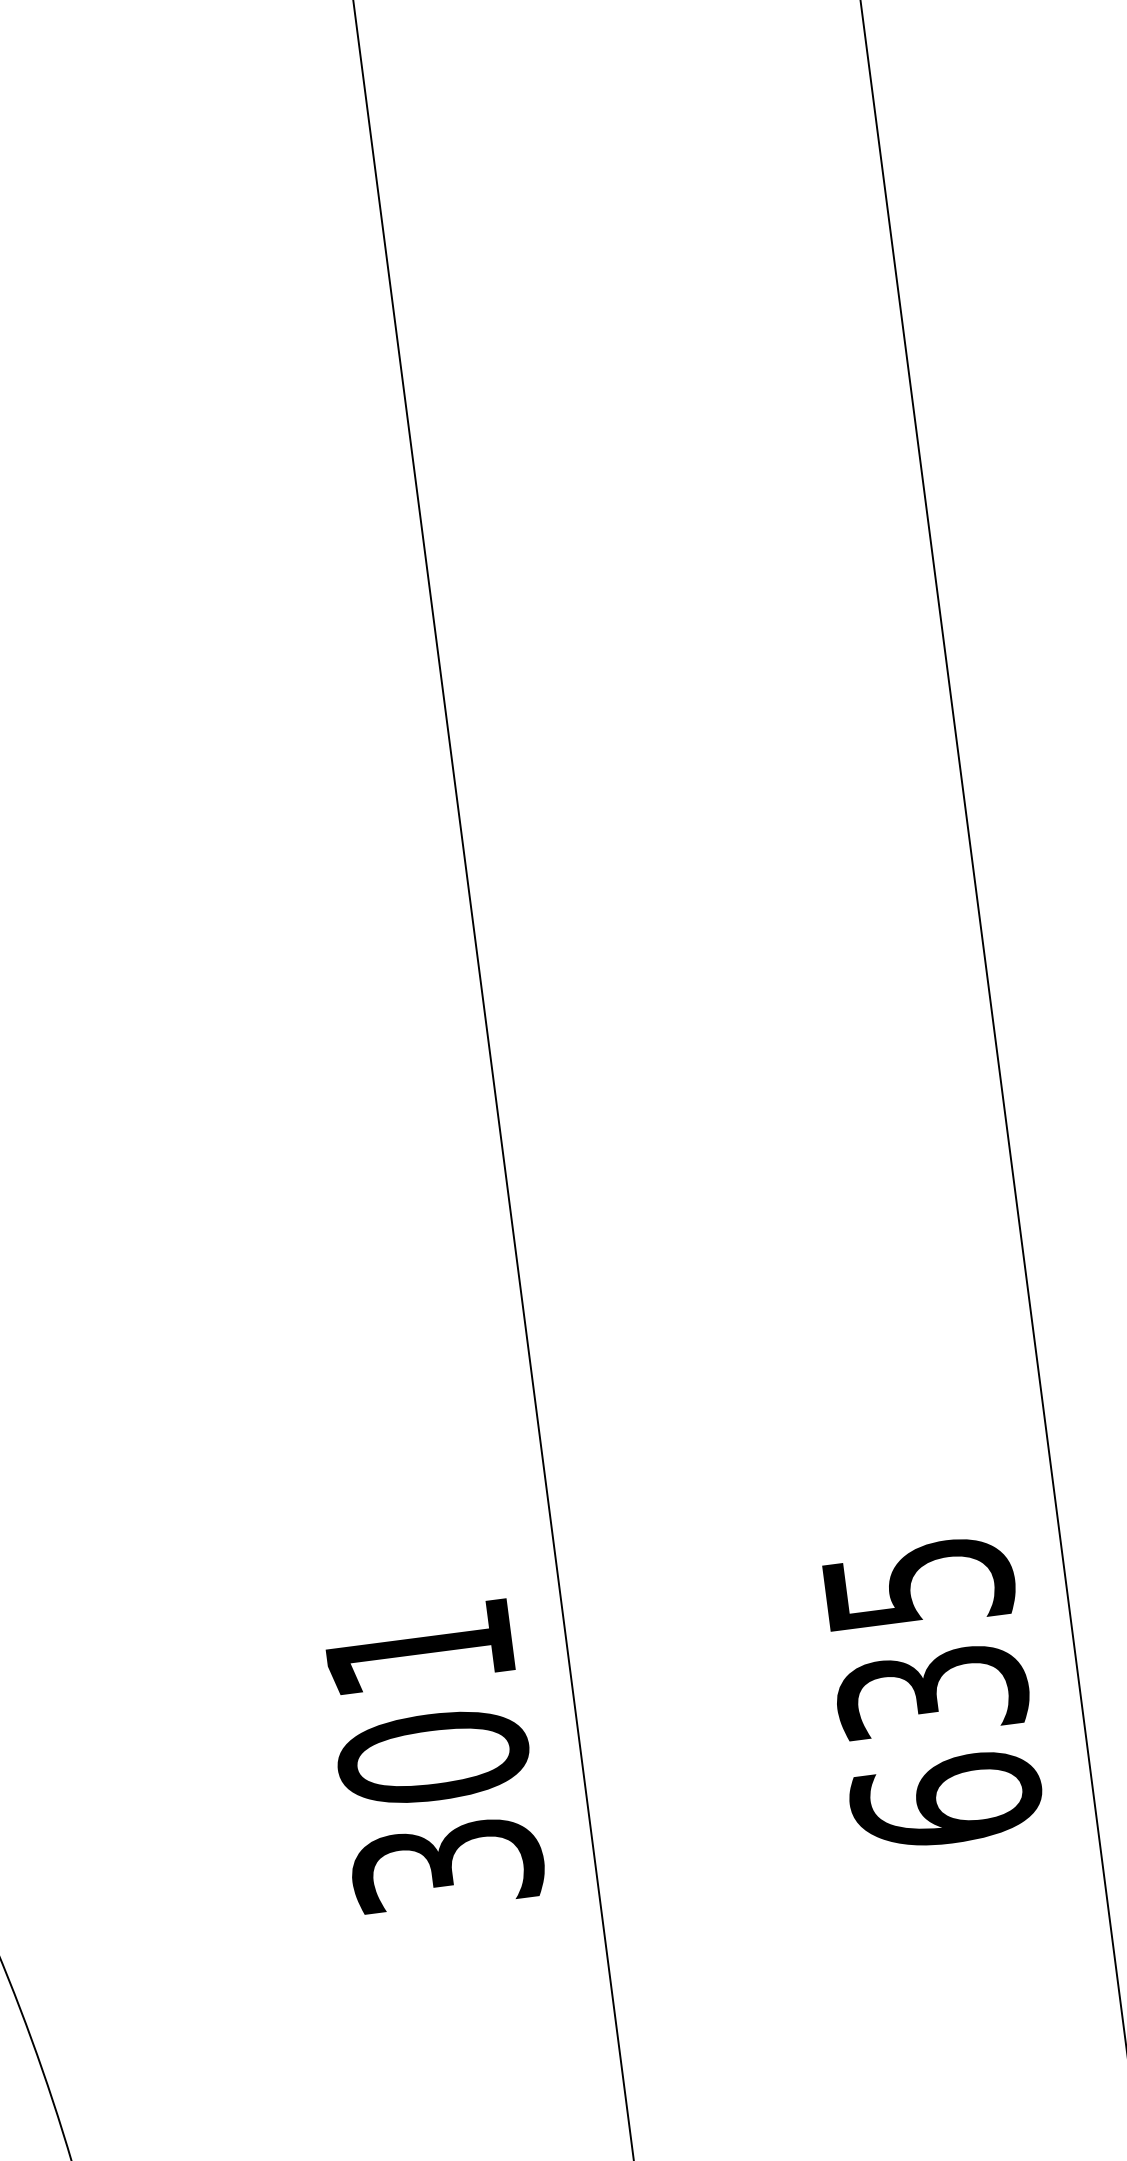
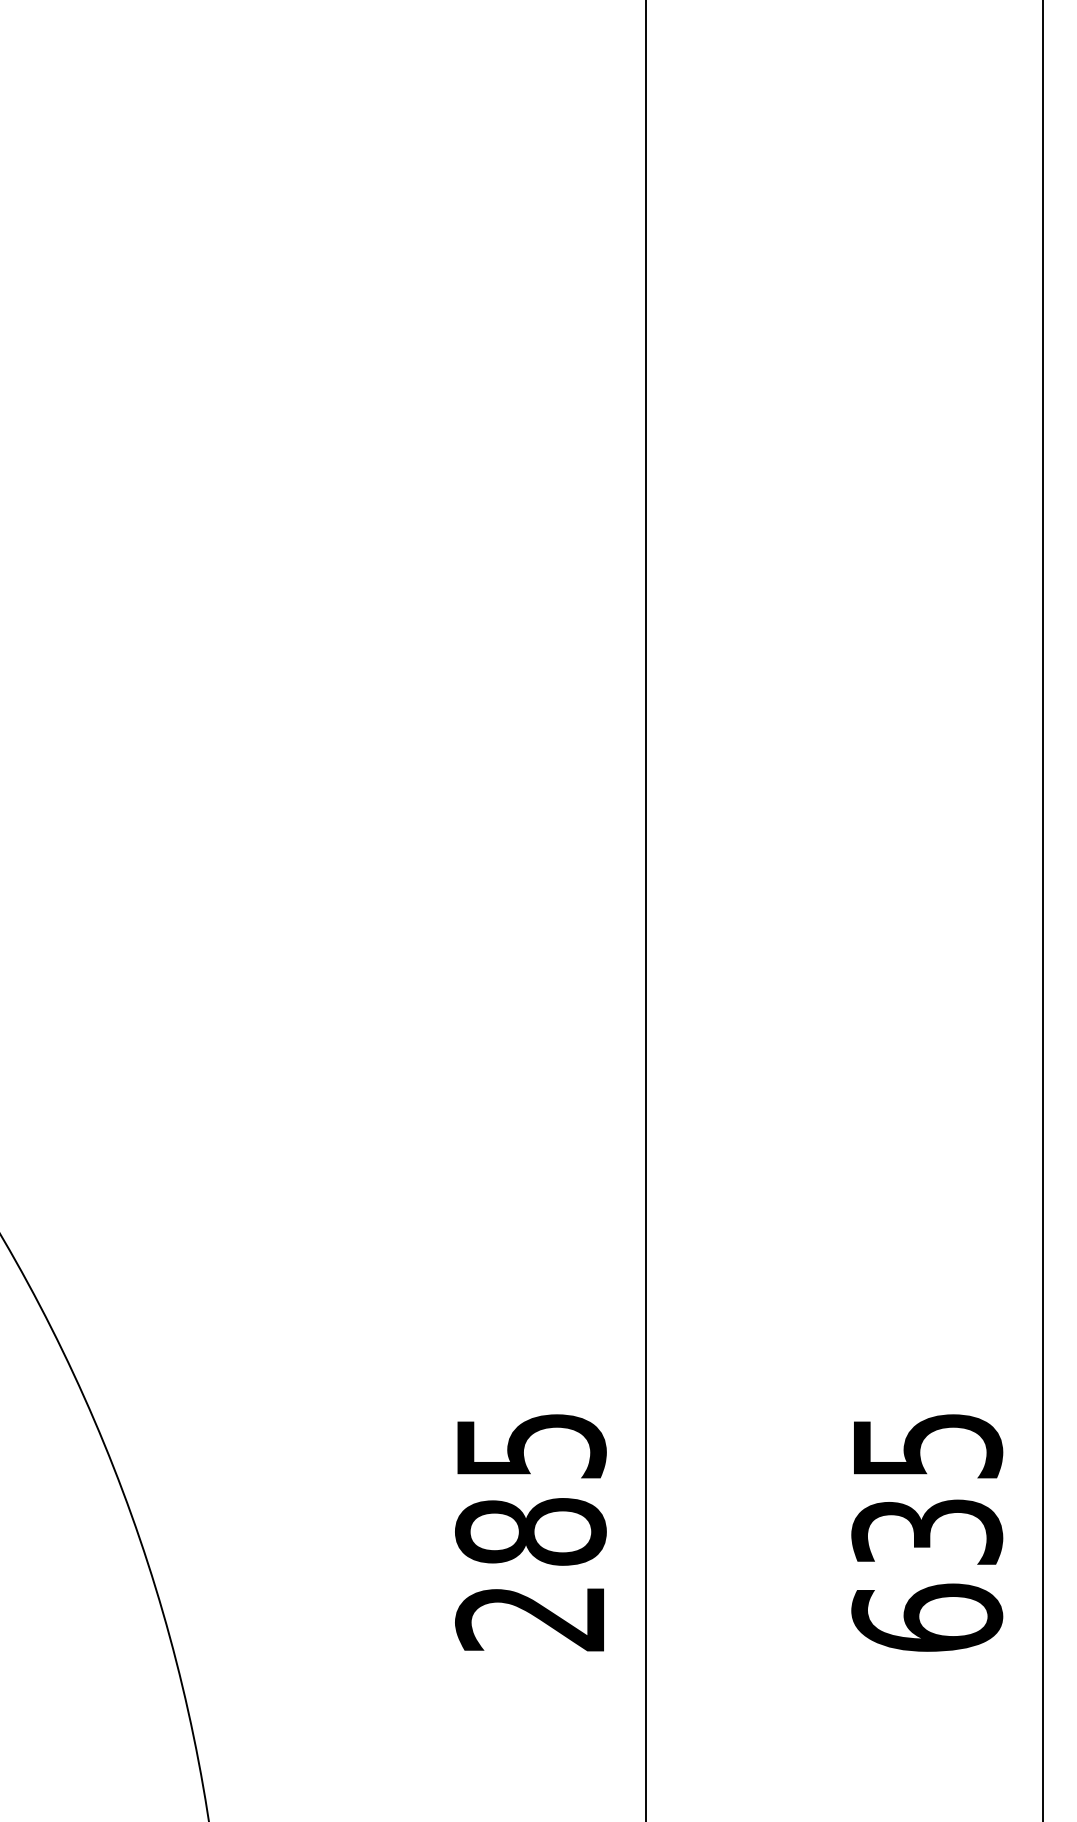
text: (433, 1758) -> (530, 1532), 301 -> 285

